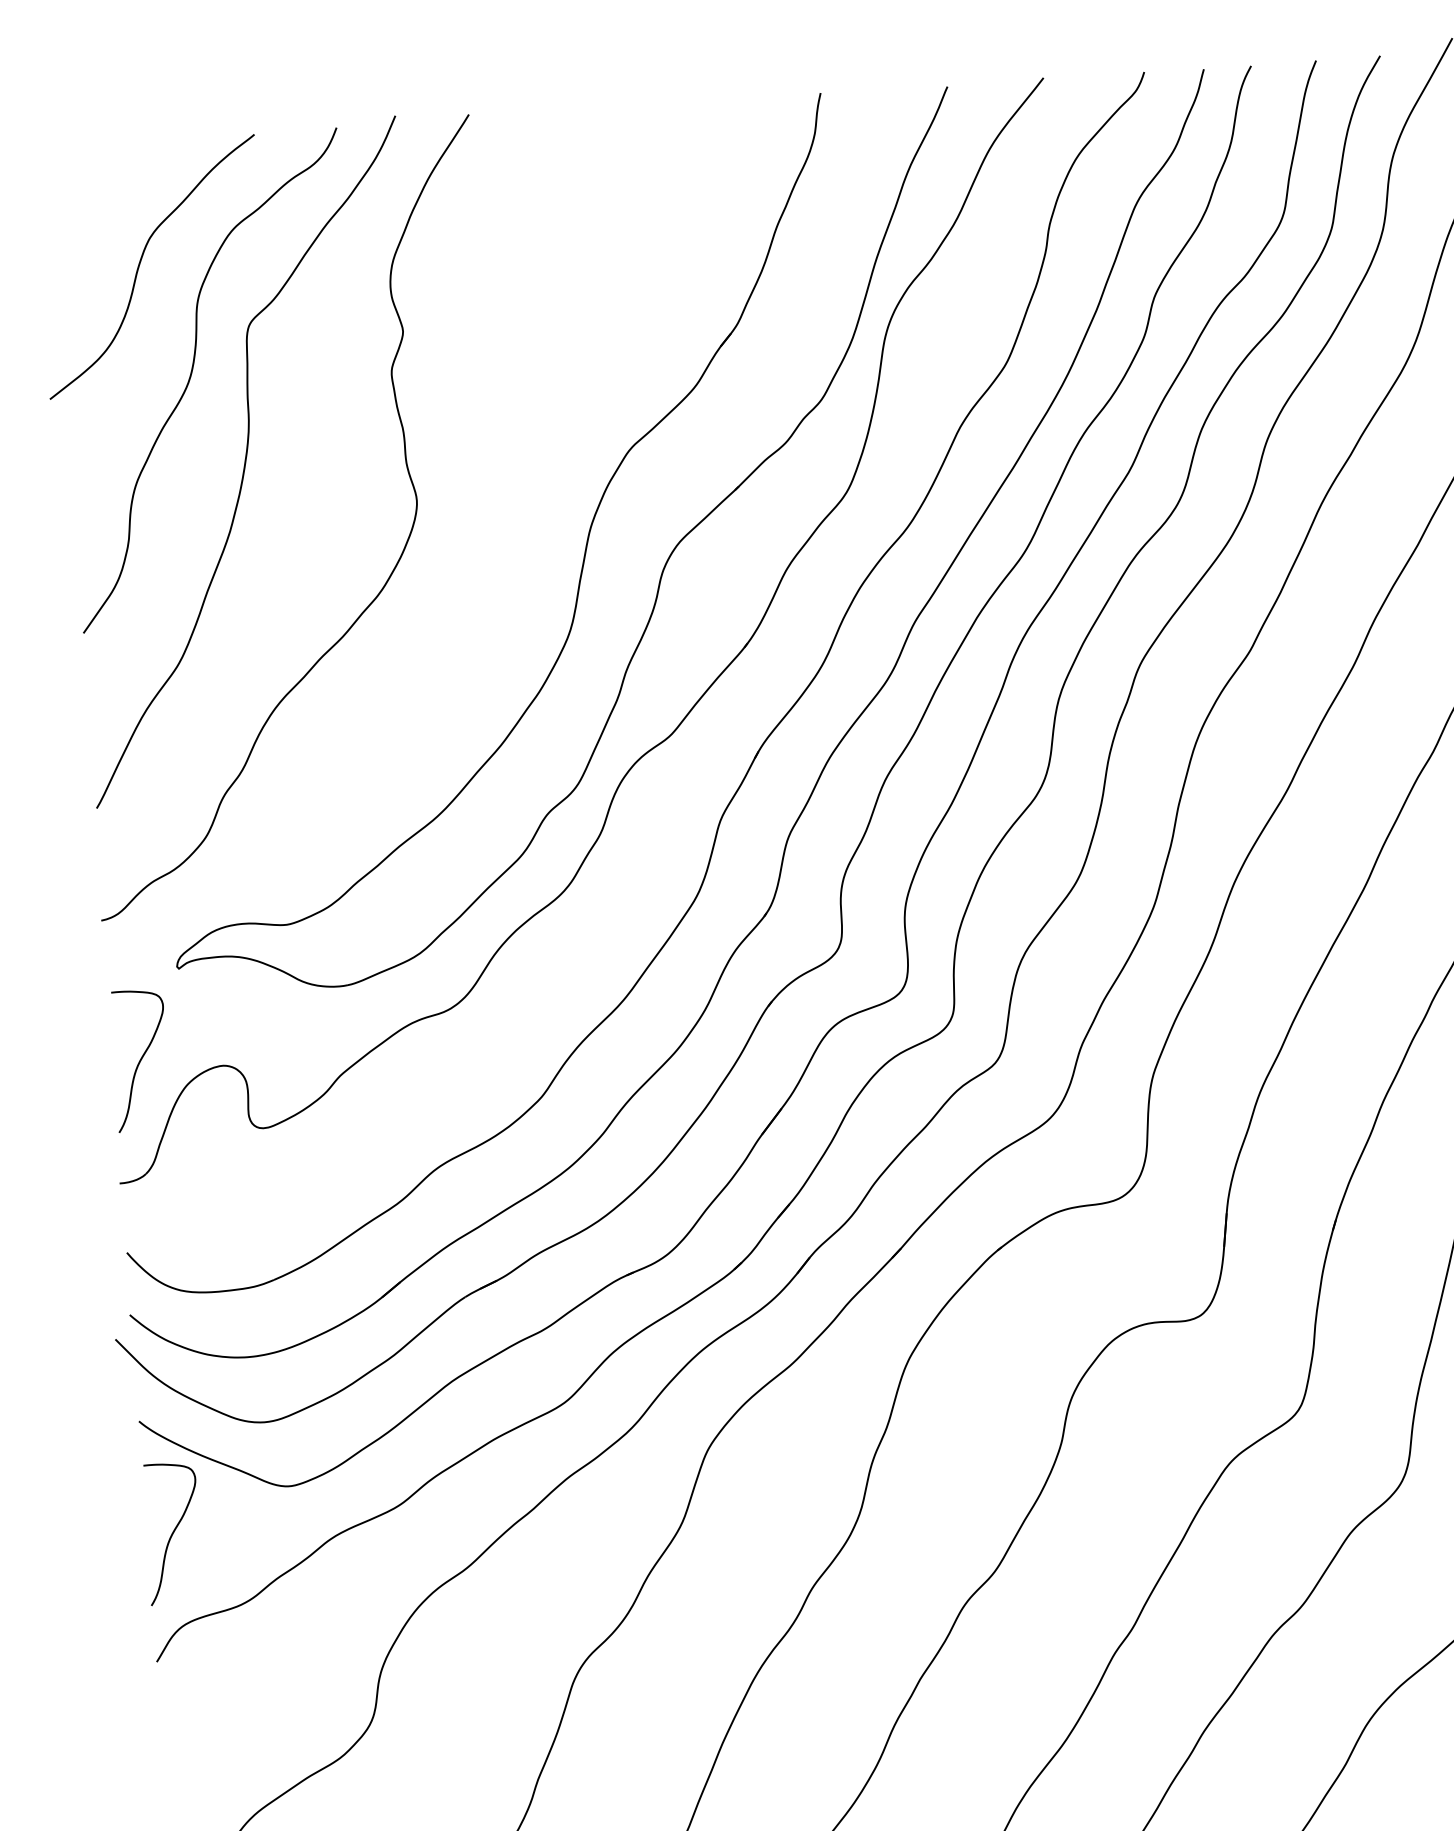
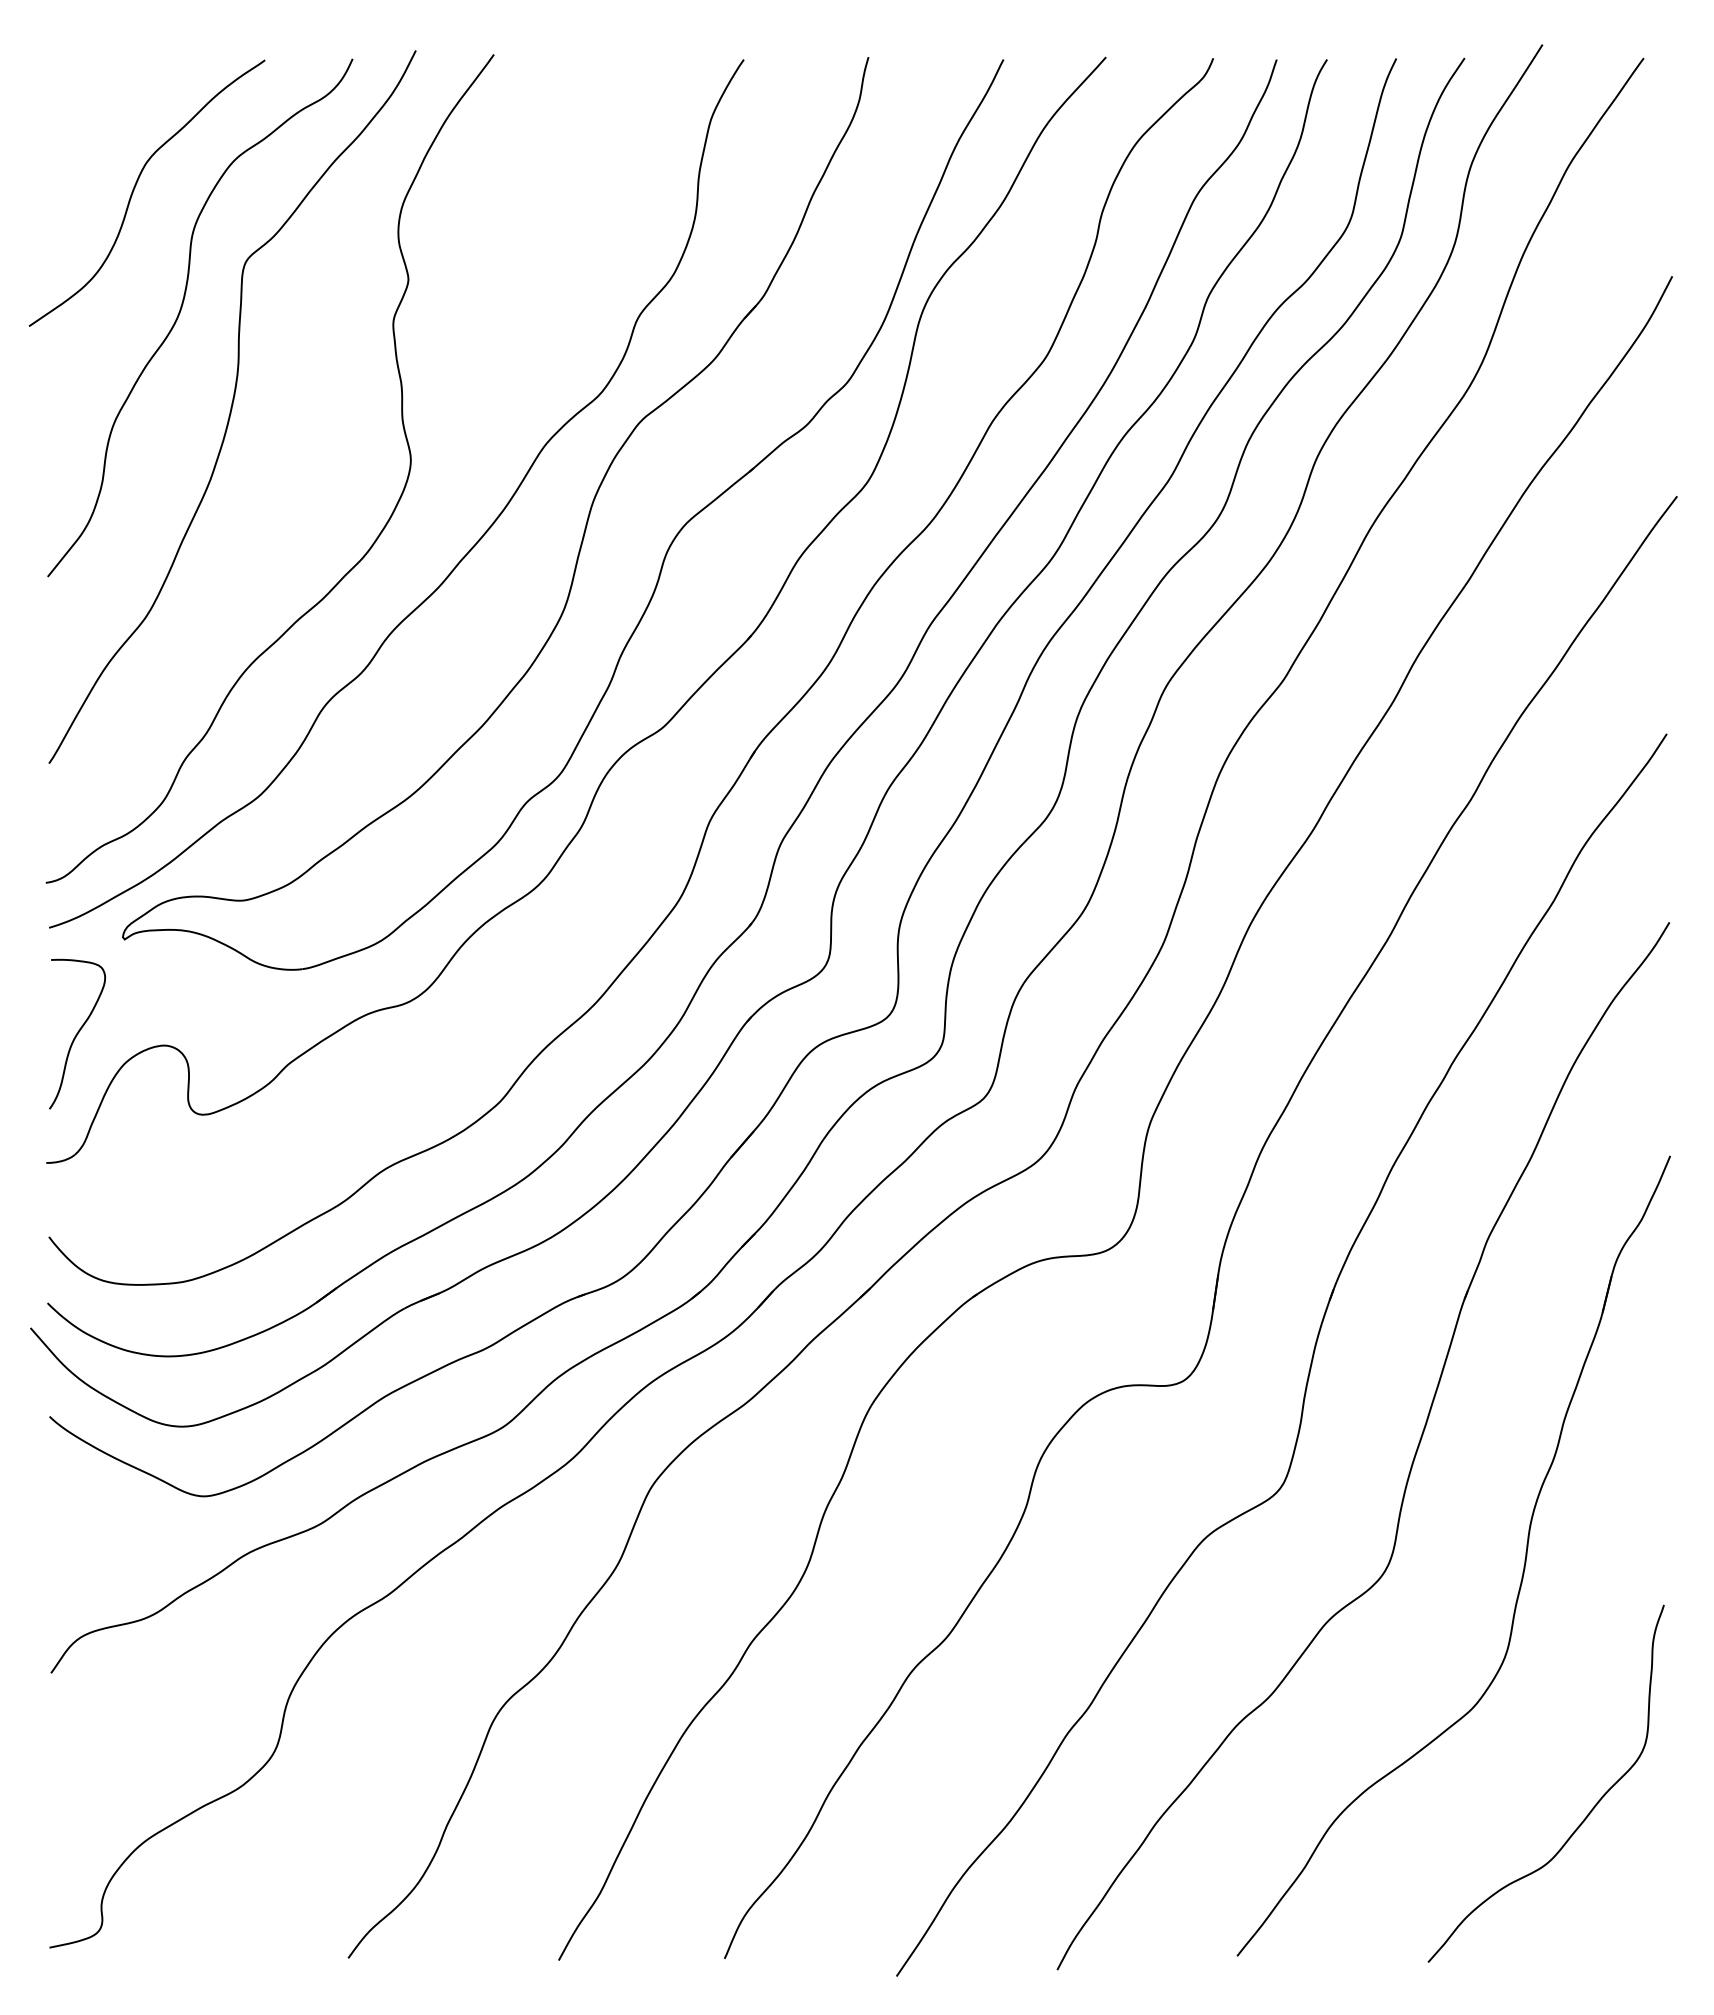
curve: (476, 581) -> (468, 550), added
curve: (172, 1533) -> (77, 1537), removed

